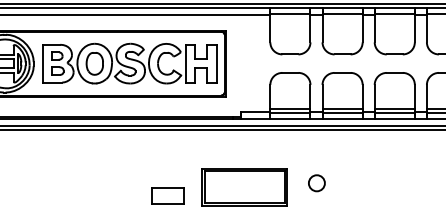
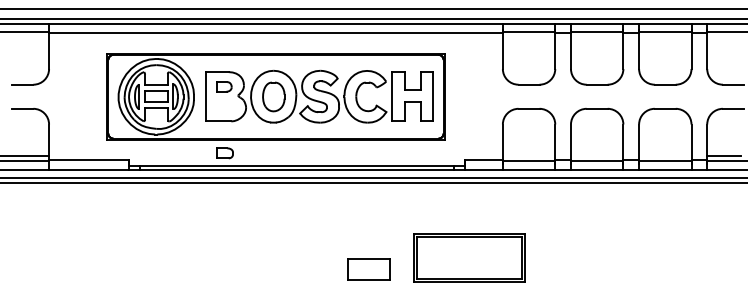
part: (57, 71) -> (224, 153), moved
line: (289, 108) -> (528, 155), removed
line: (342, 108) -> (596, 155), removed
line: (394, 108) -> (665, 155), removed
circle: (316, 182) -> (563, 252), removed

